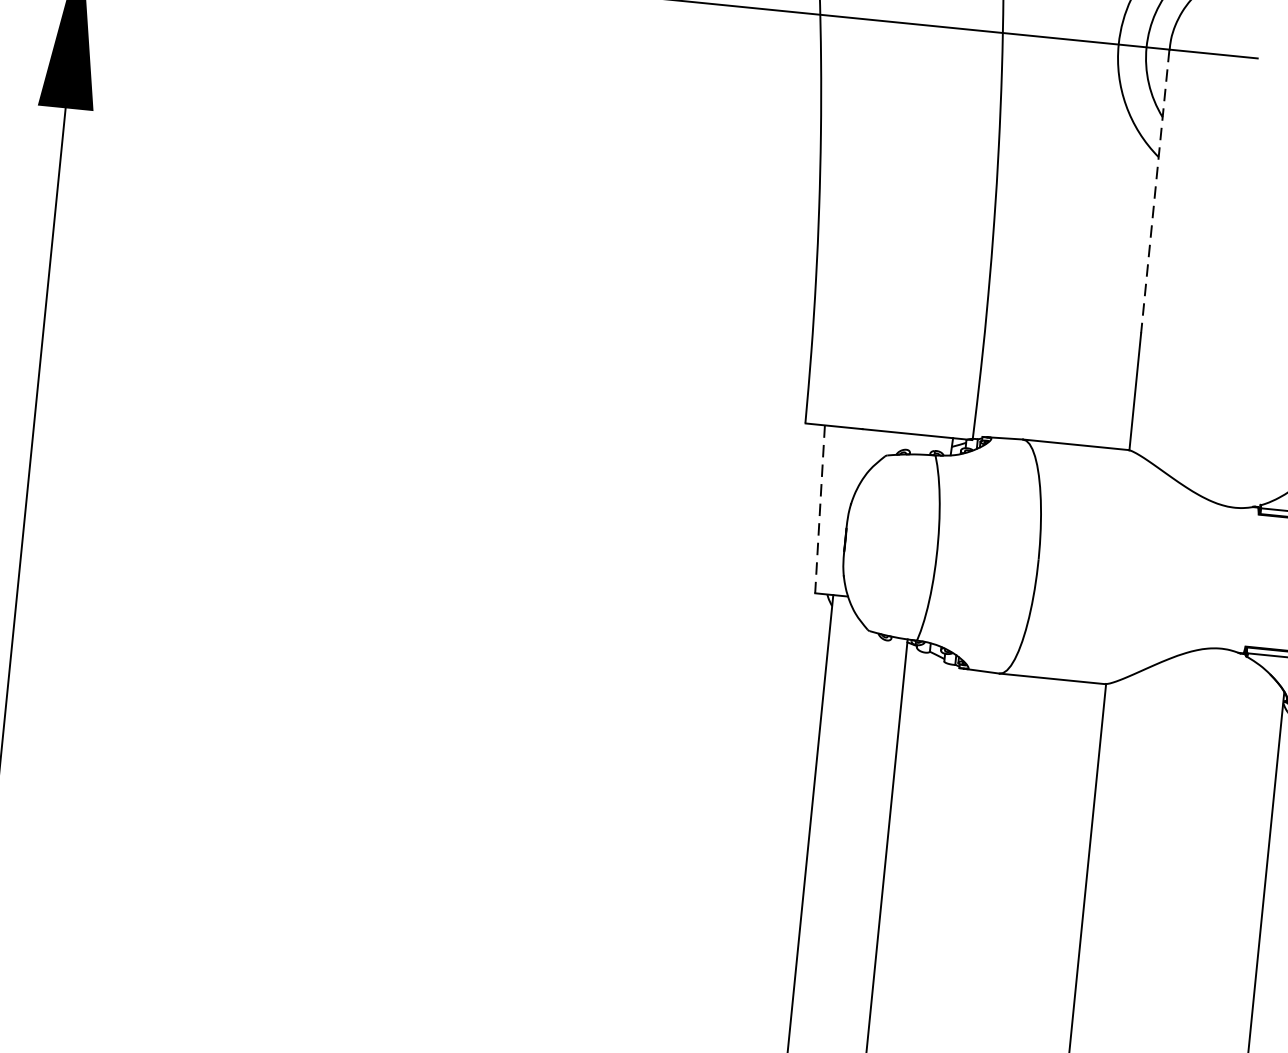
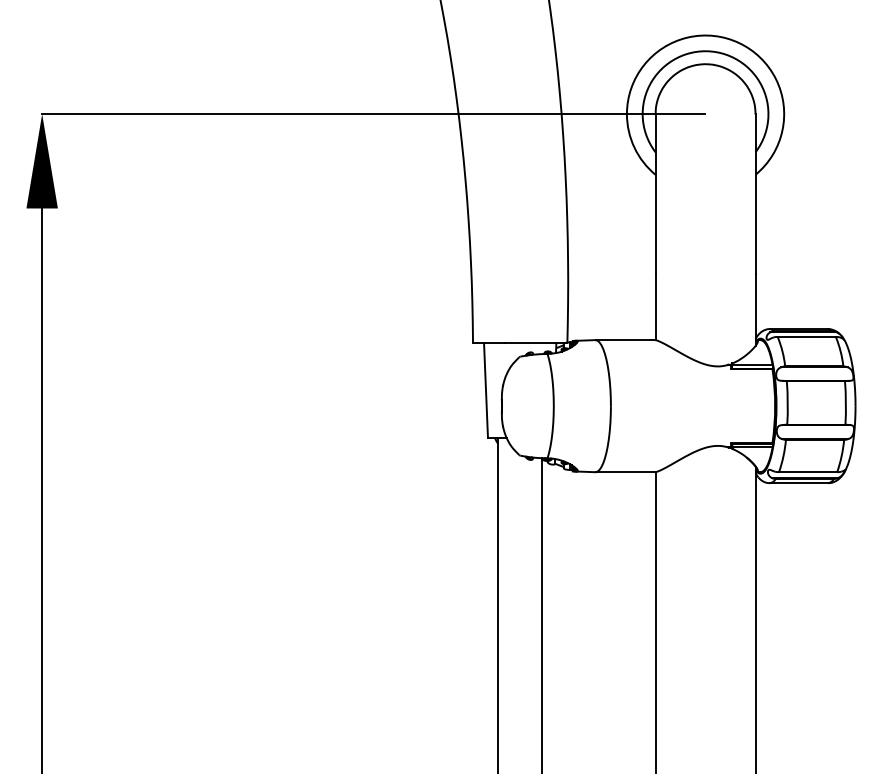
line: (1155, 192) -> (655, 194), dashed -> solid
line: (820, 509) -> (486, 390), dashed -> solid

